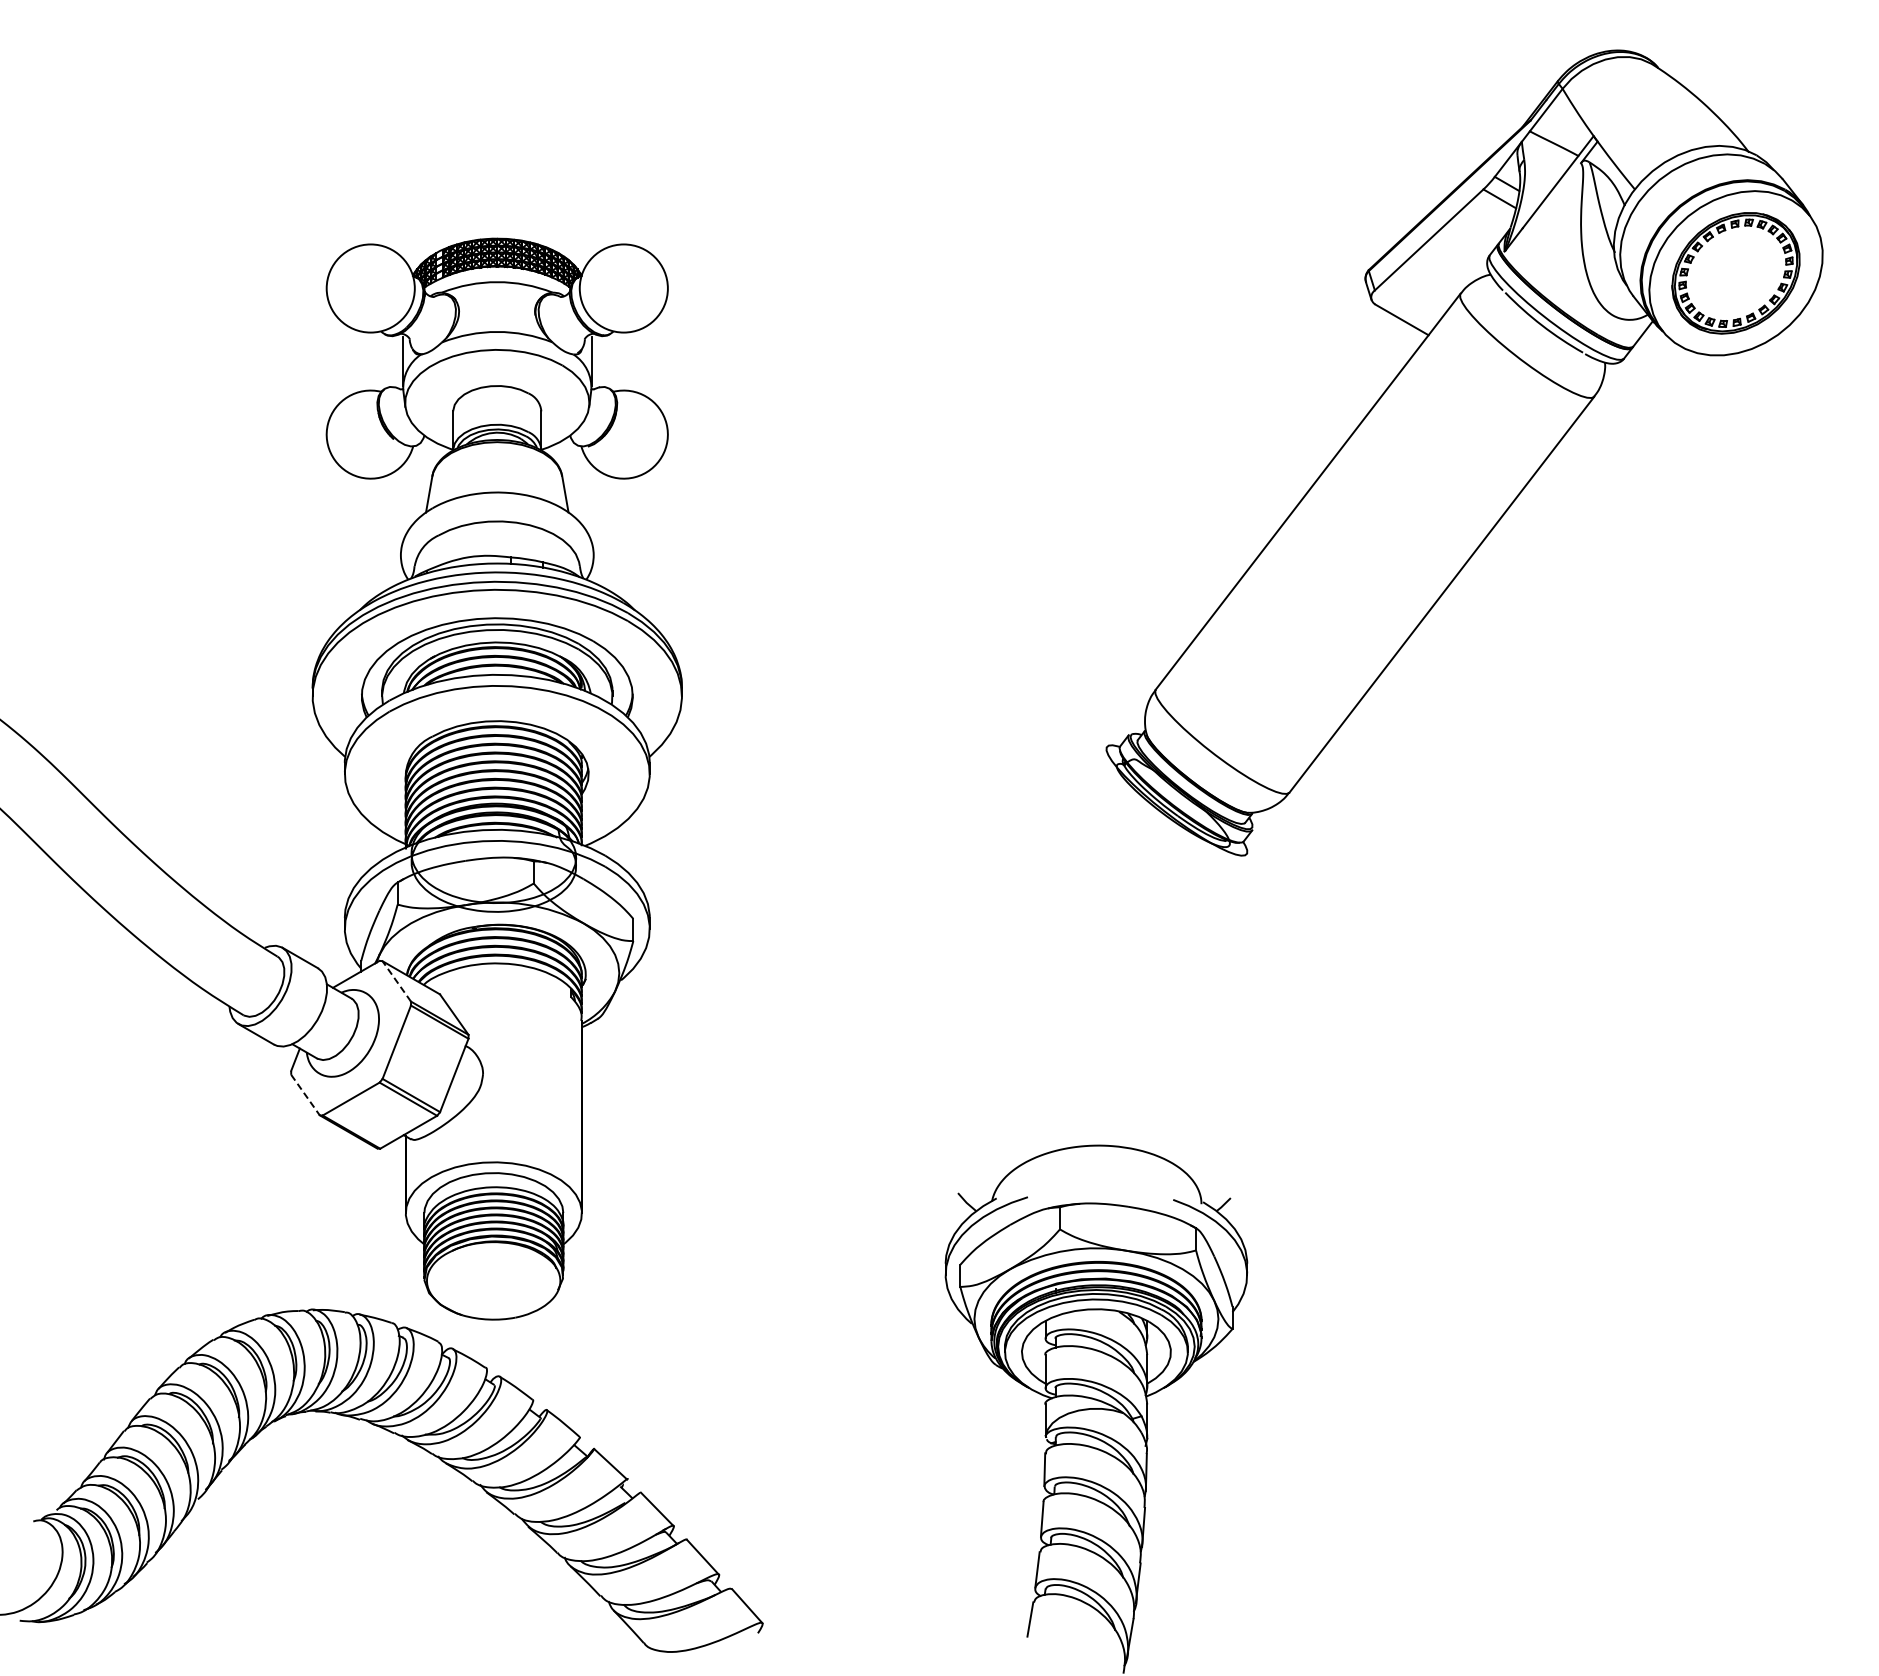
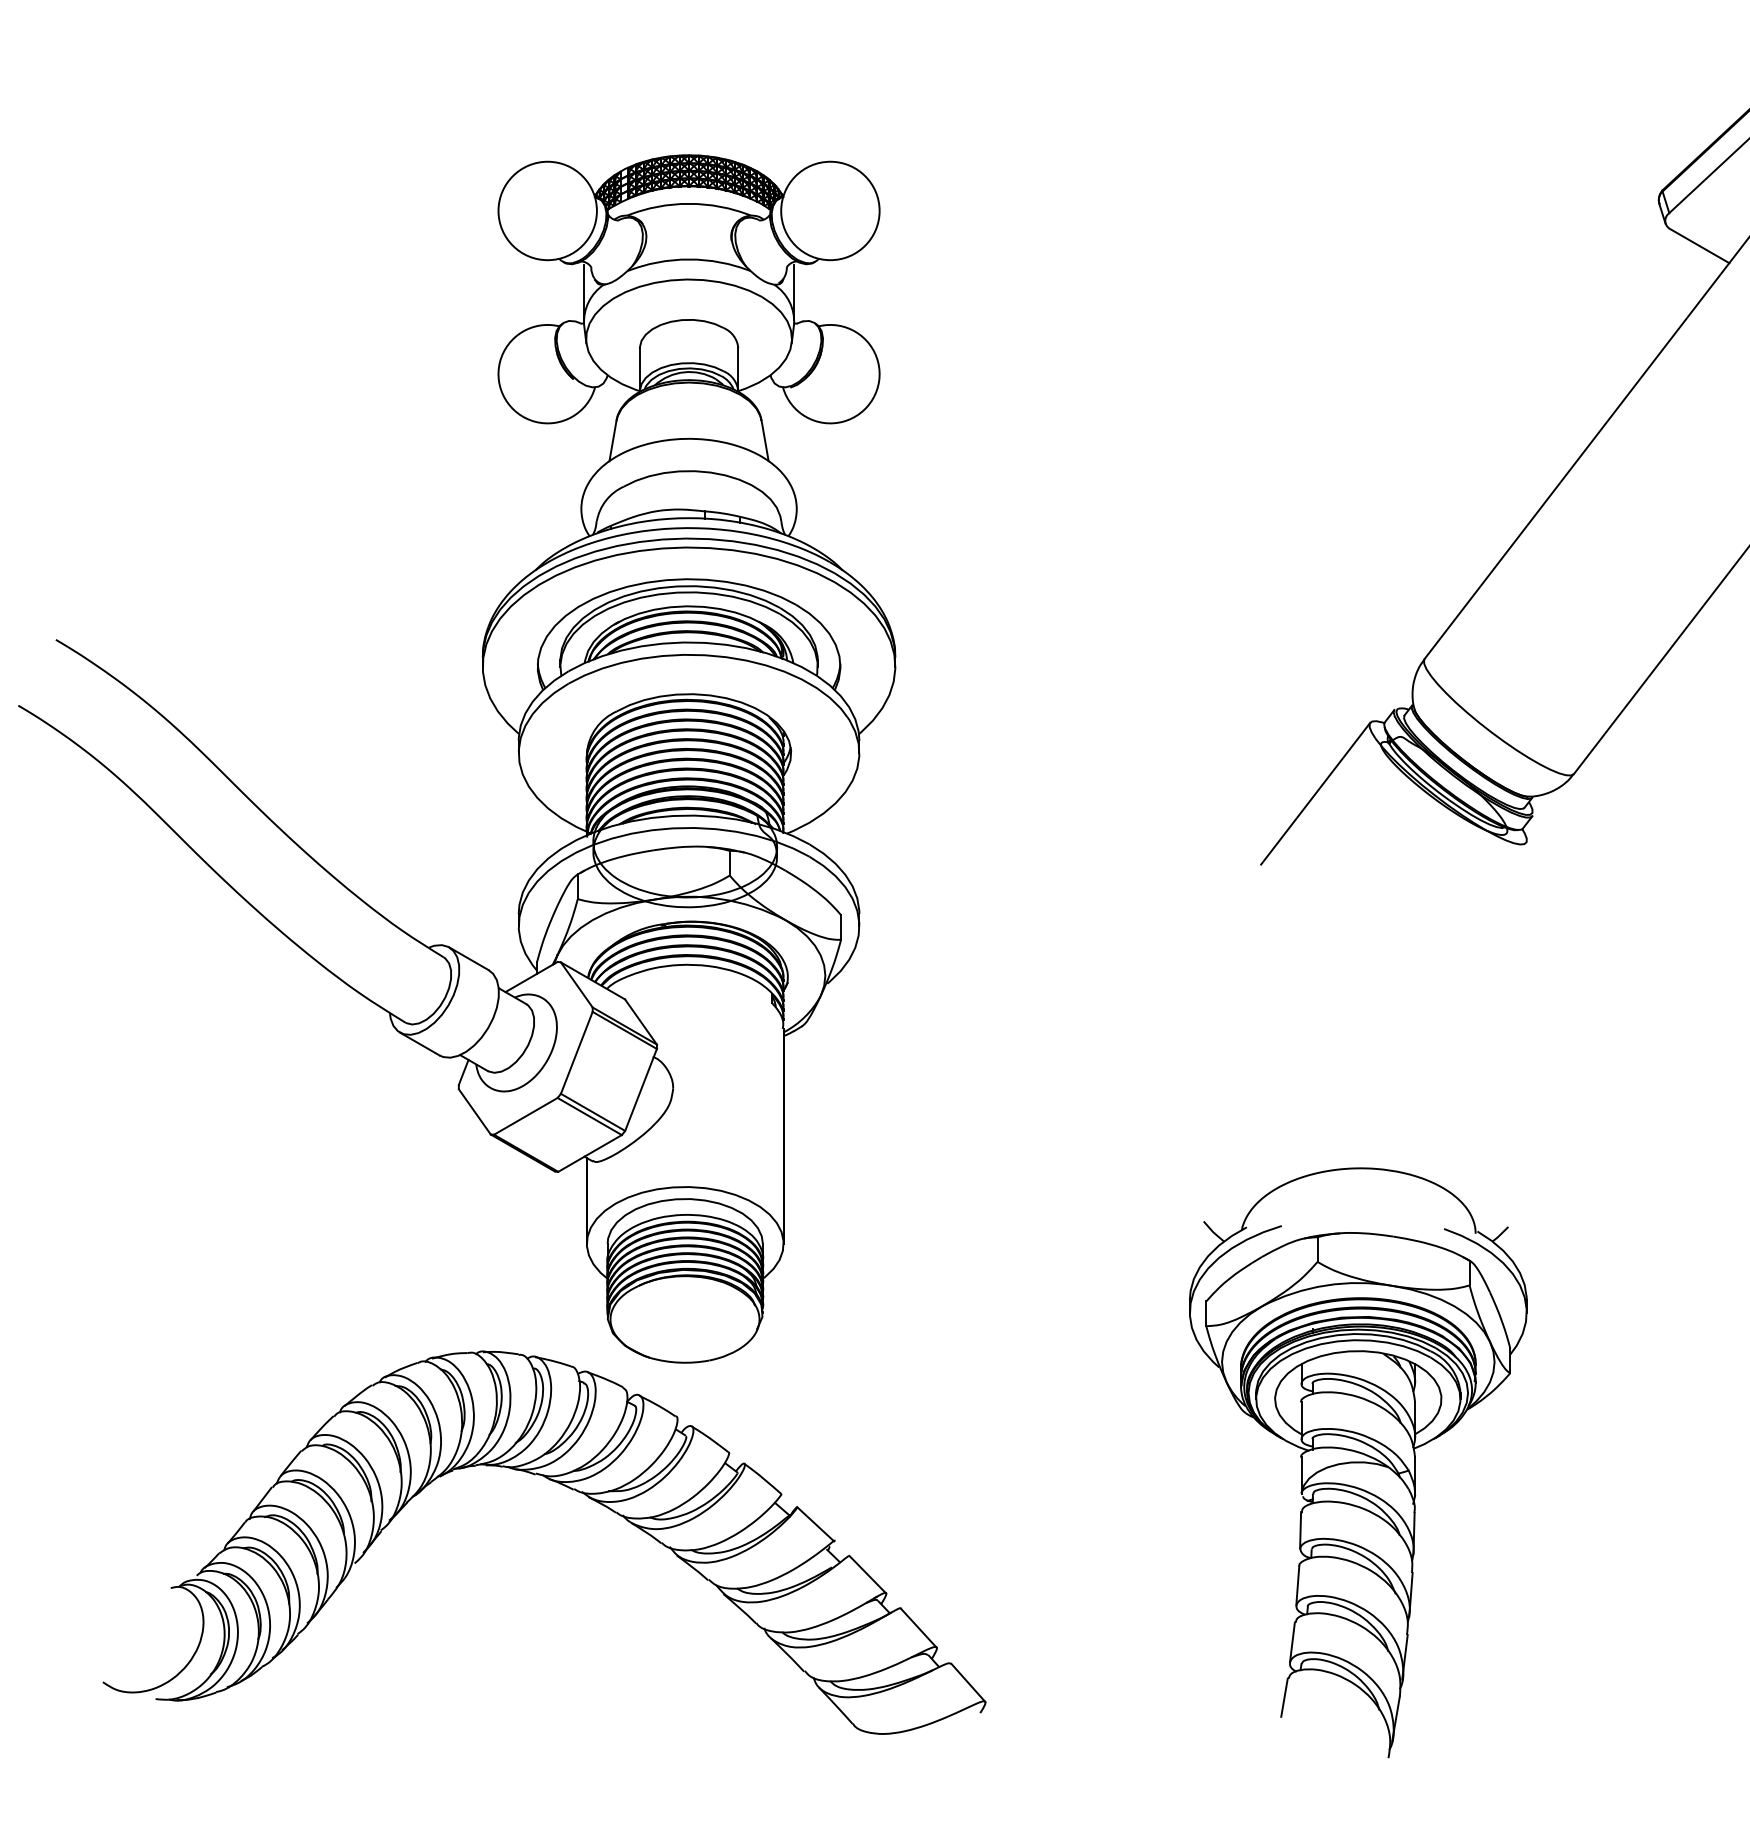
line: (1058, 809) -> (1315, 792), added
line: (396, 981) -> (576, 985), dashed -> solid
line: (305, 1095) -> (474, 1112), dashed -> solid

